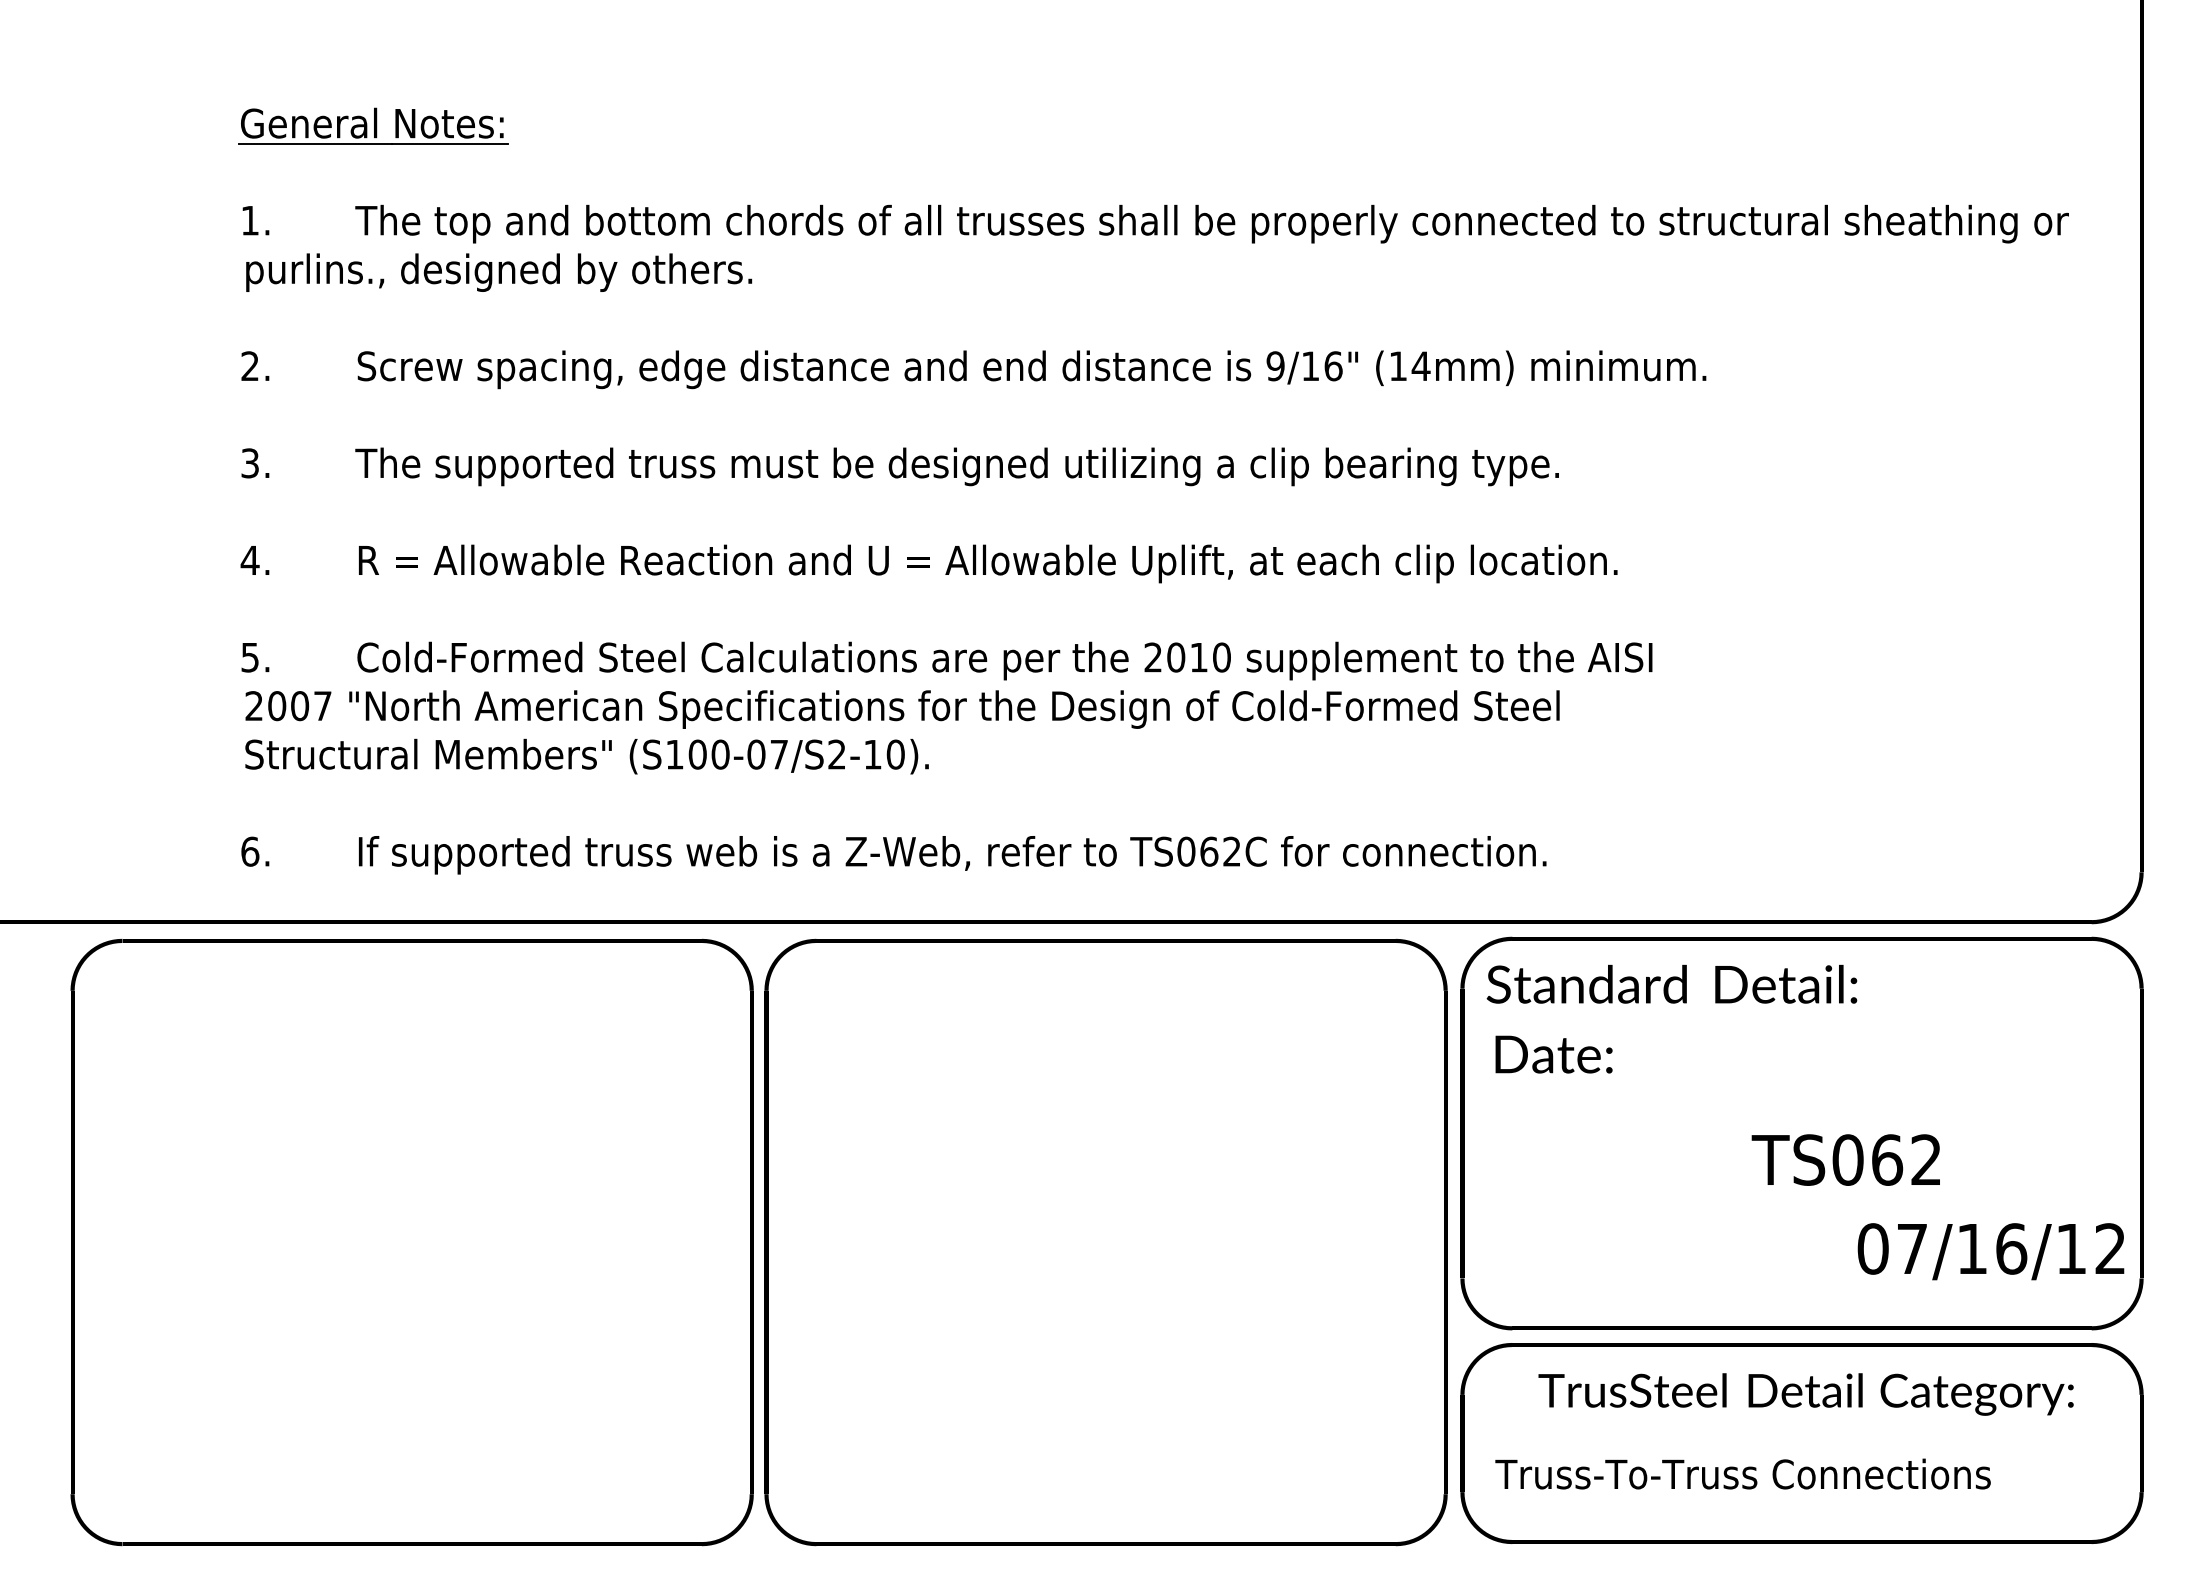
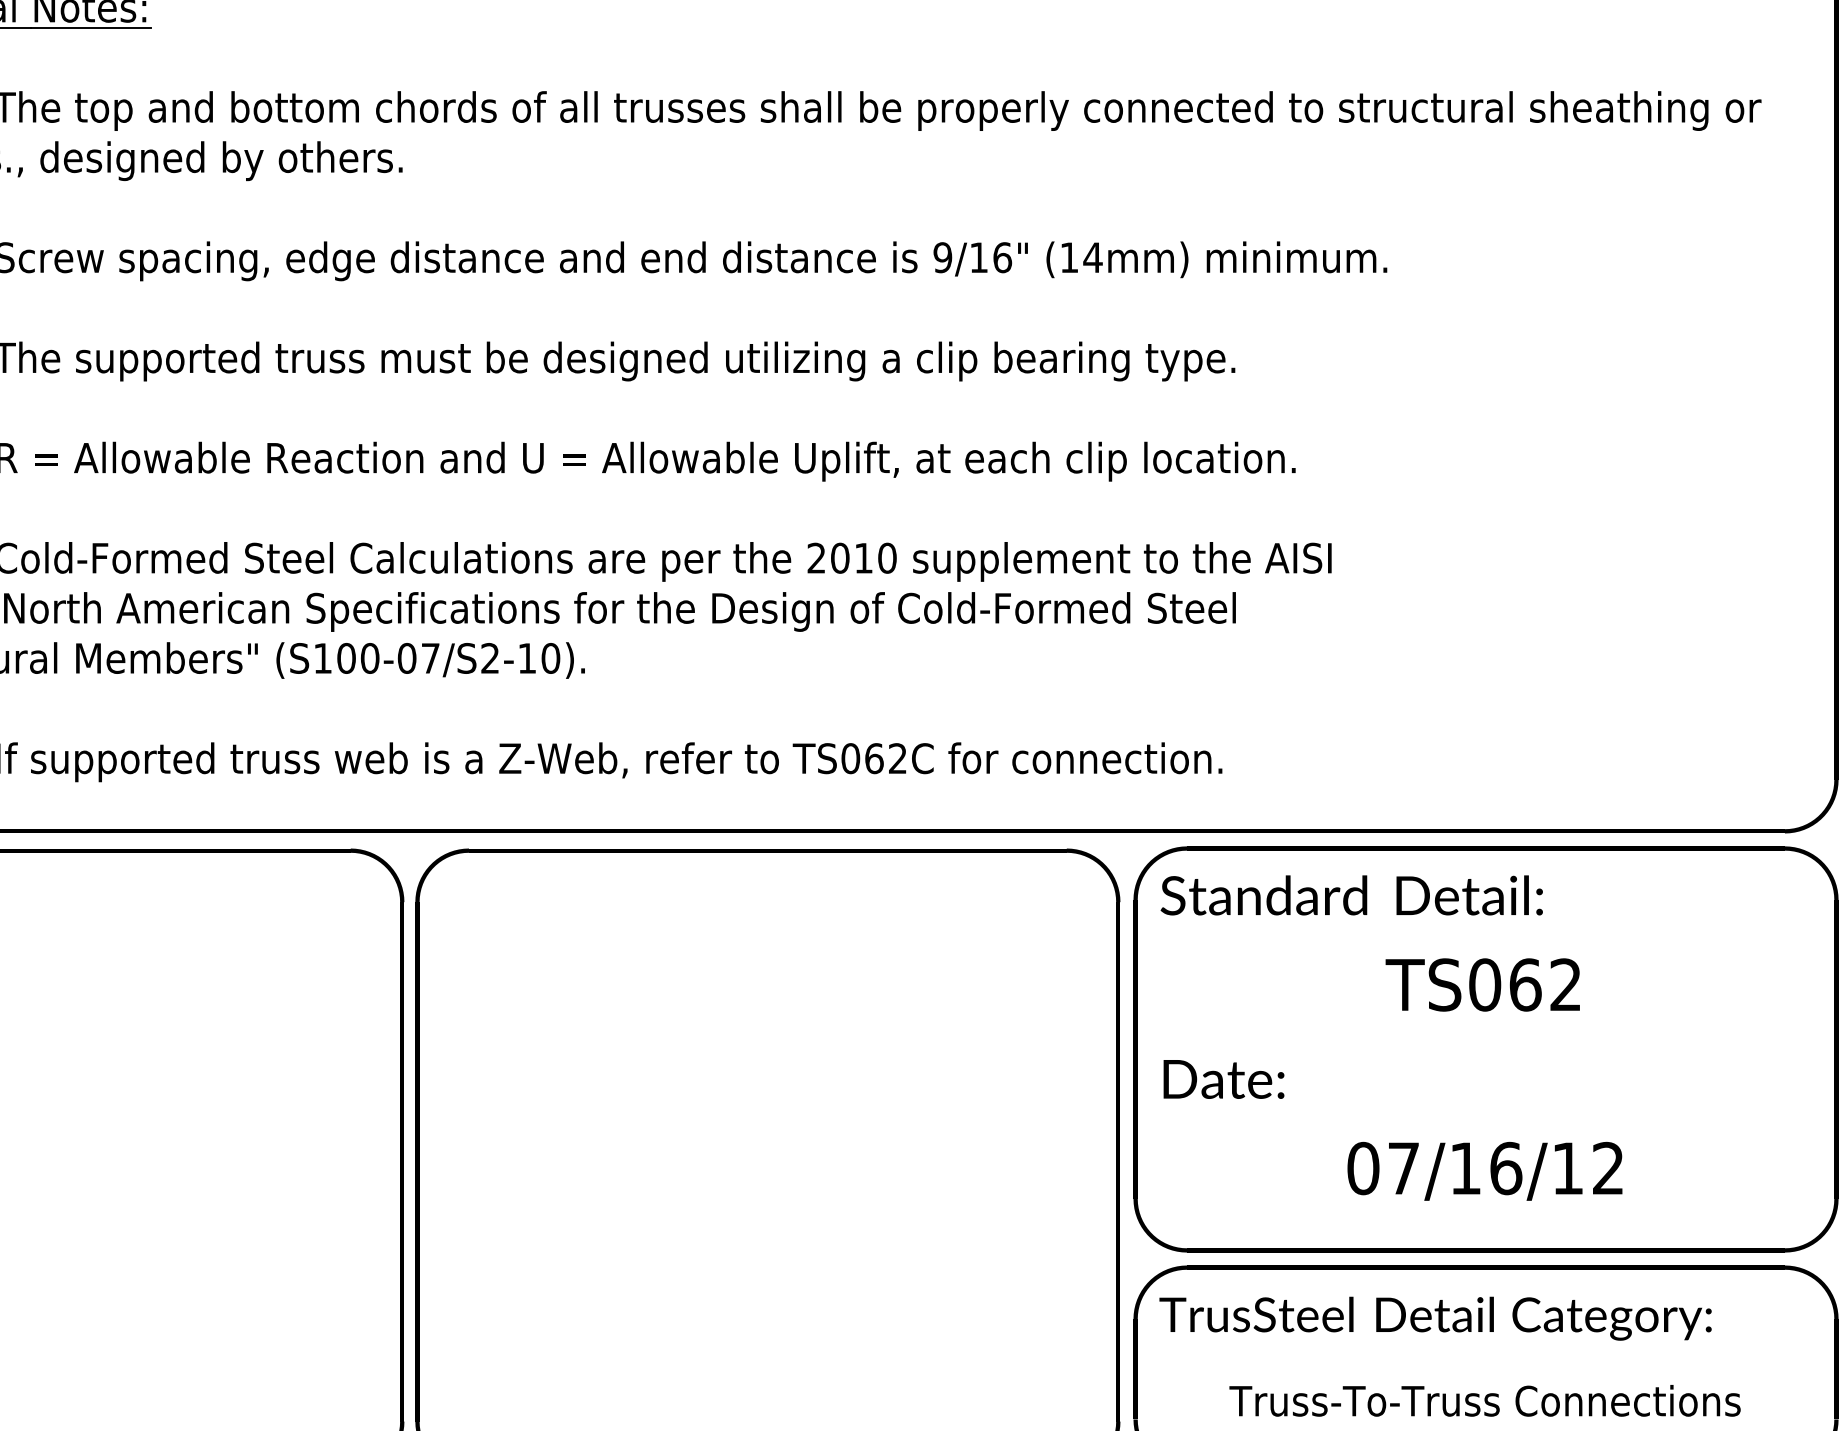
text: (1553, 1054) -> (1223, 1079), moved
text: (1845, 1159) -> (1482, 984), moved
text: (1990, 1251) -> (1484, 1171), moved
text: (1805, 1394) -> (1434, 1318), moved
text: (1742, 1473) -> (1484, 1400), moved

